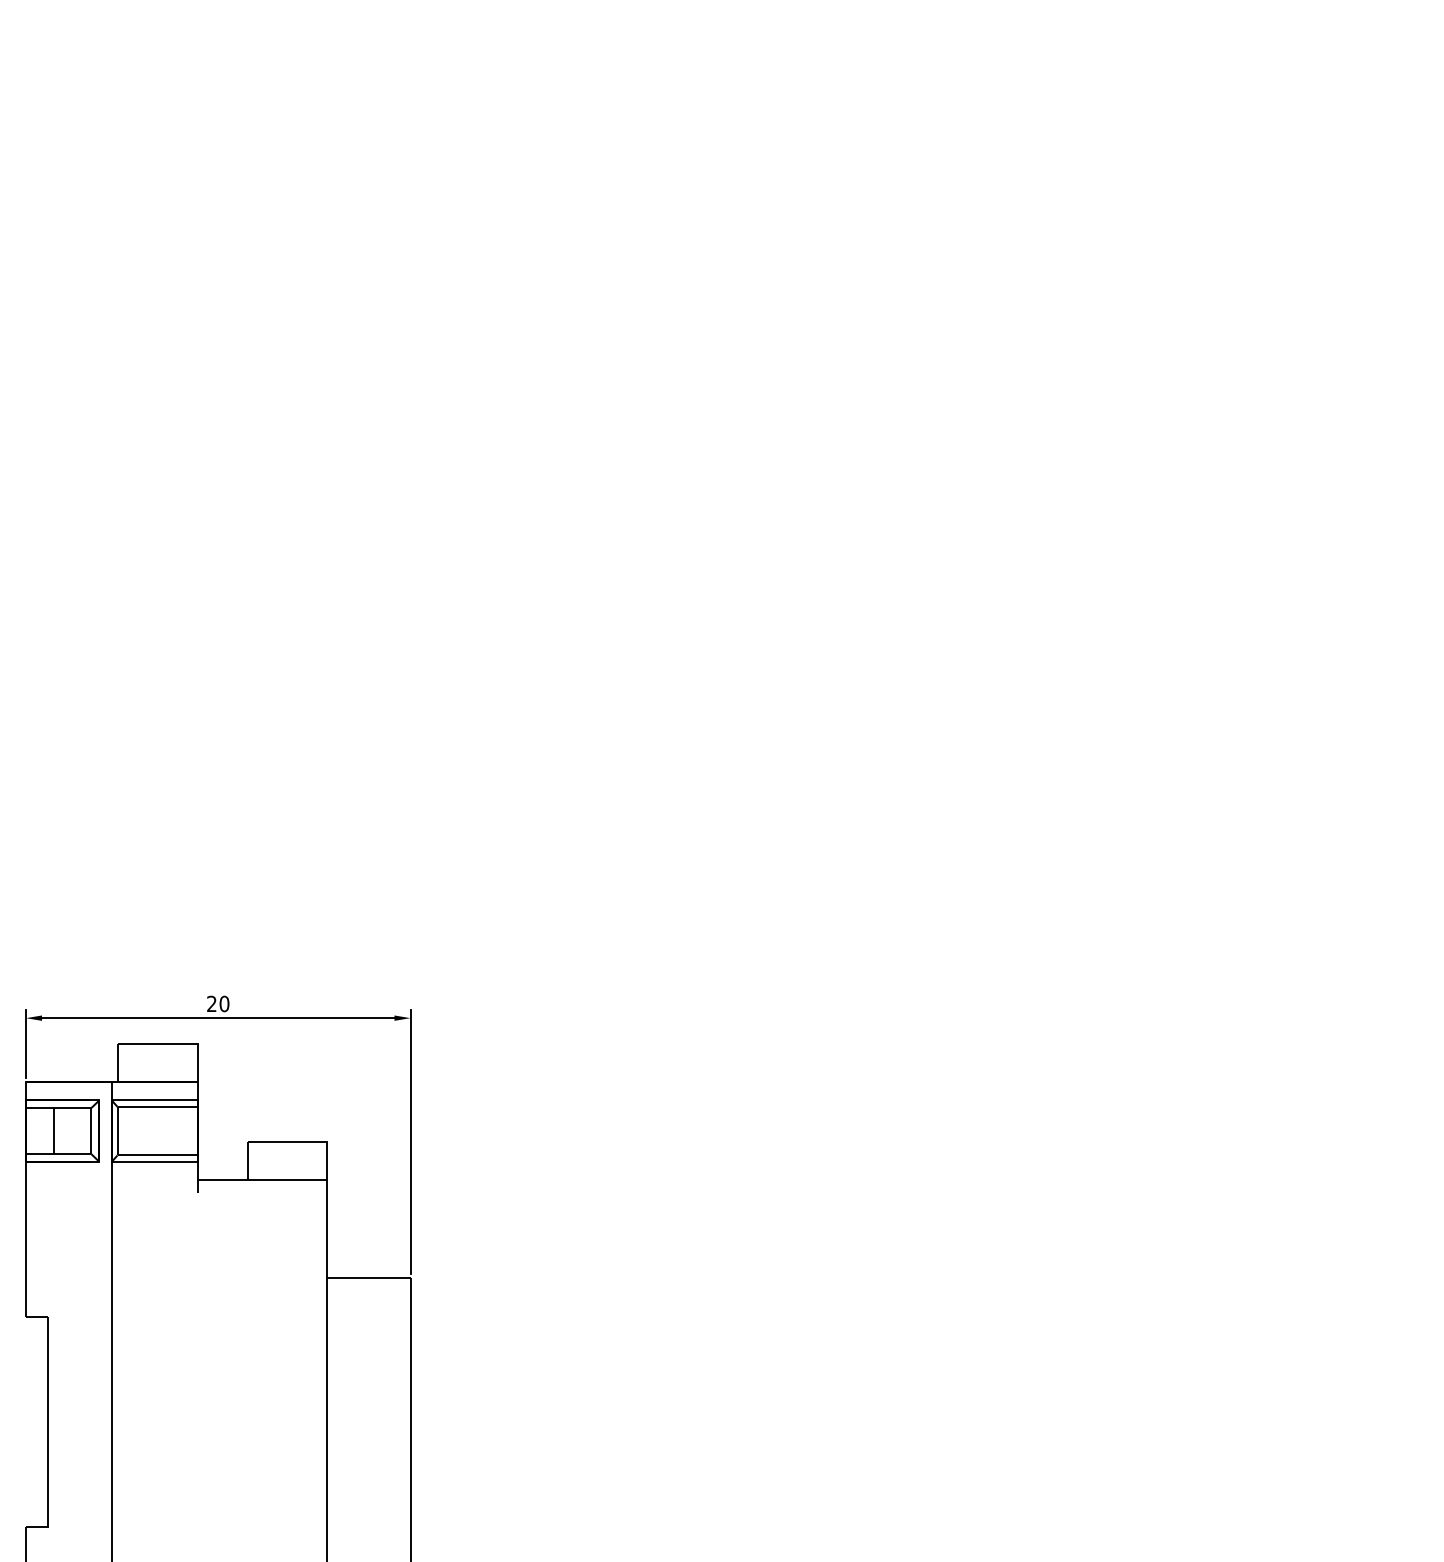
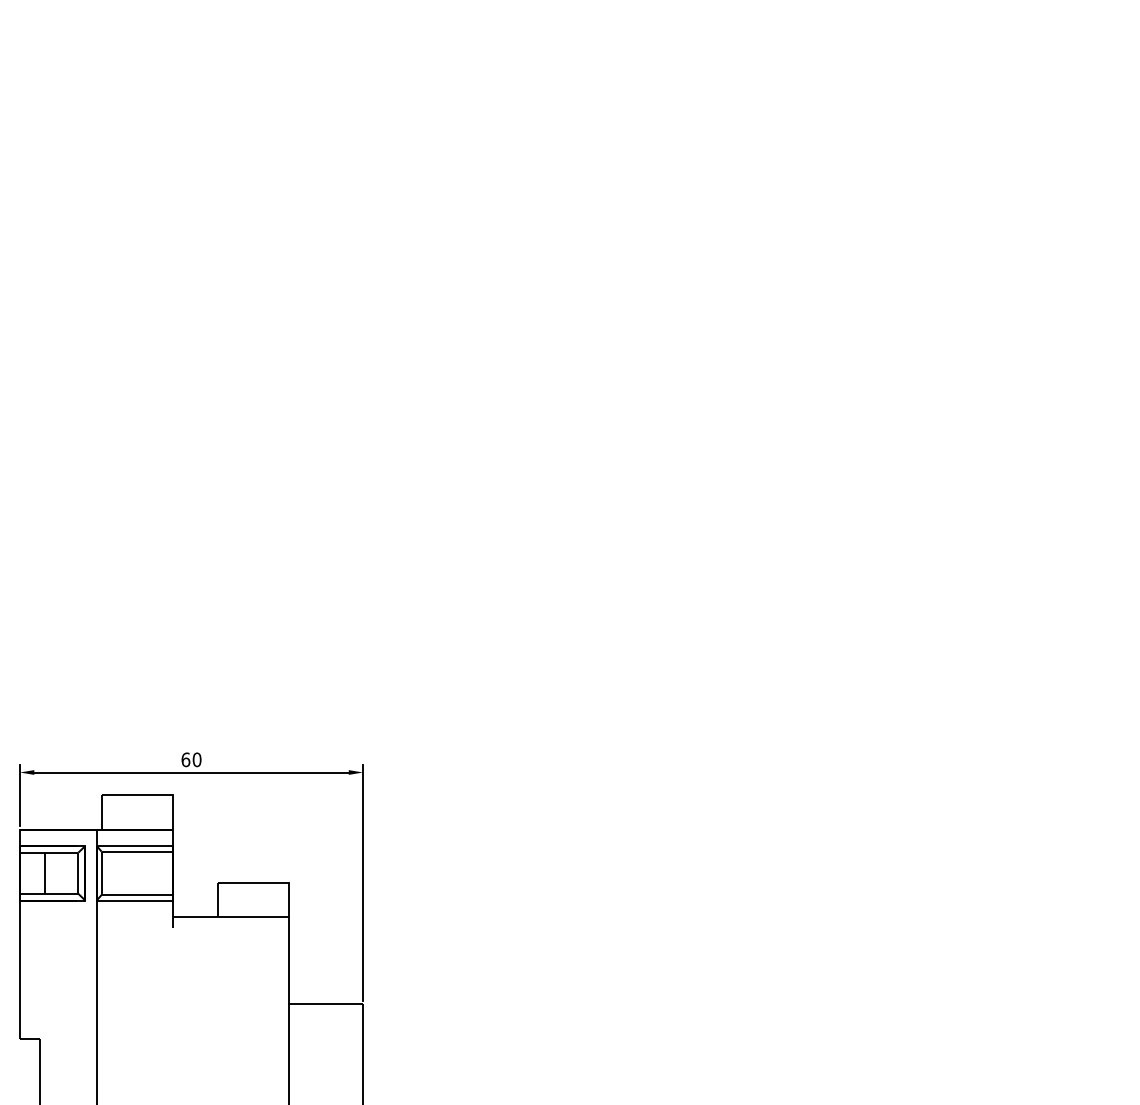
text: (211, 1003) -> (185, 759), 20 -> 60

